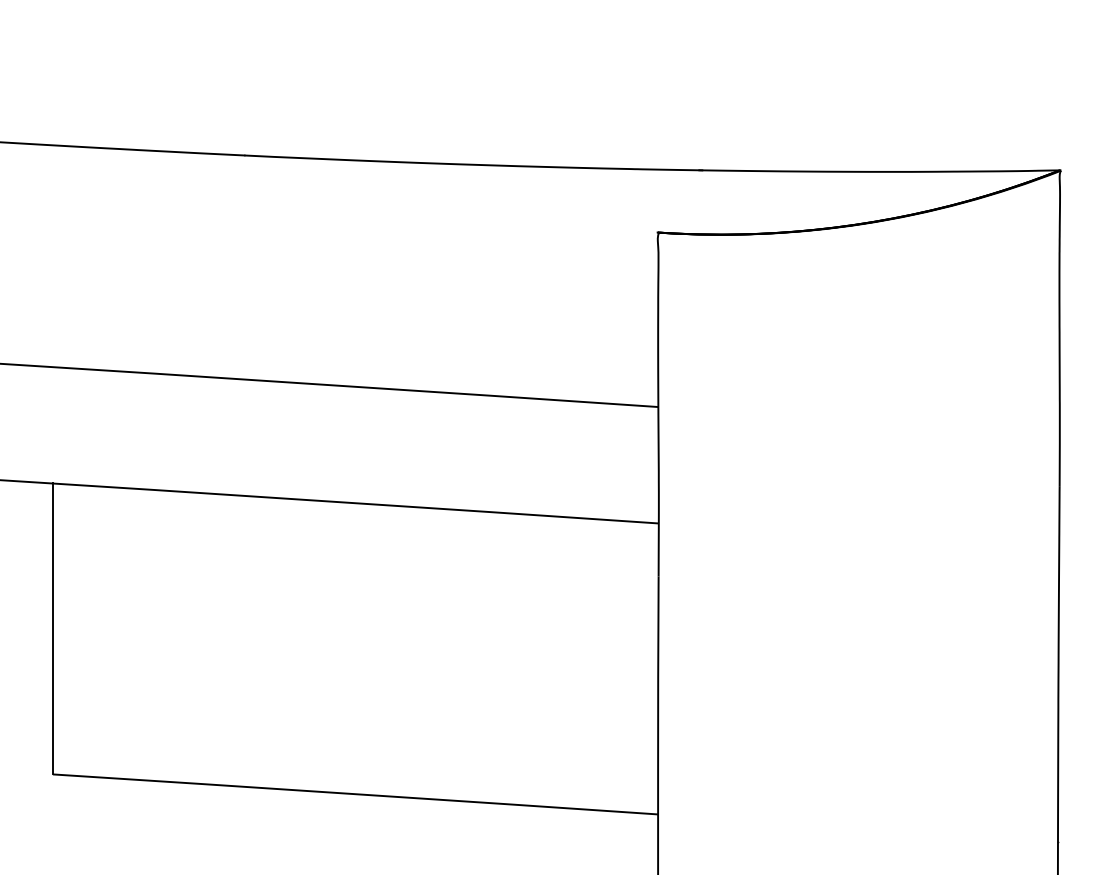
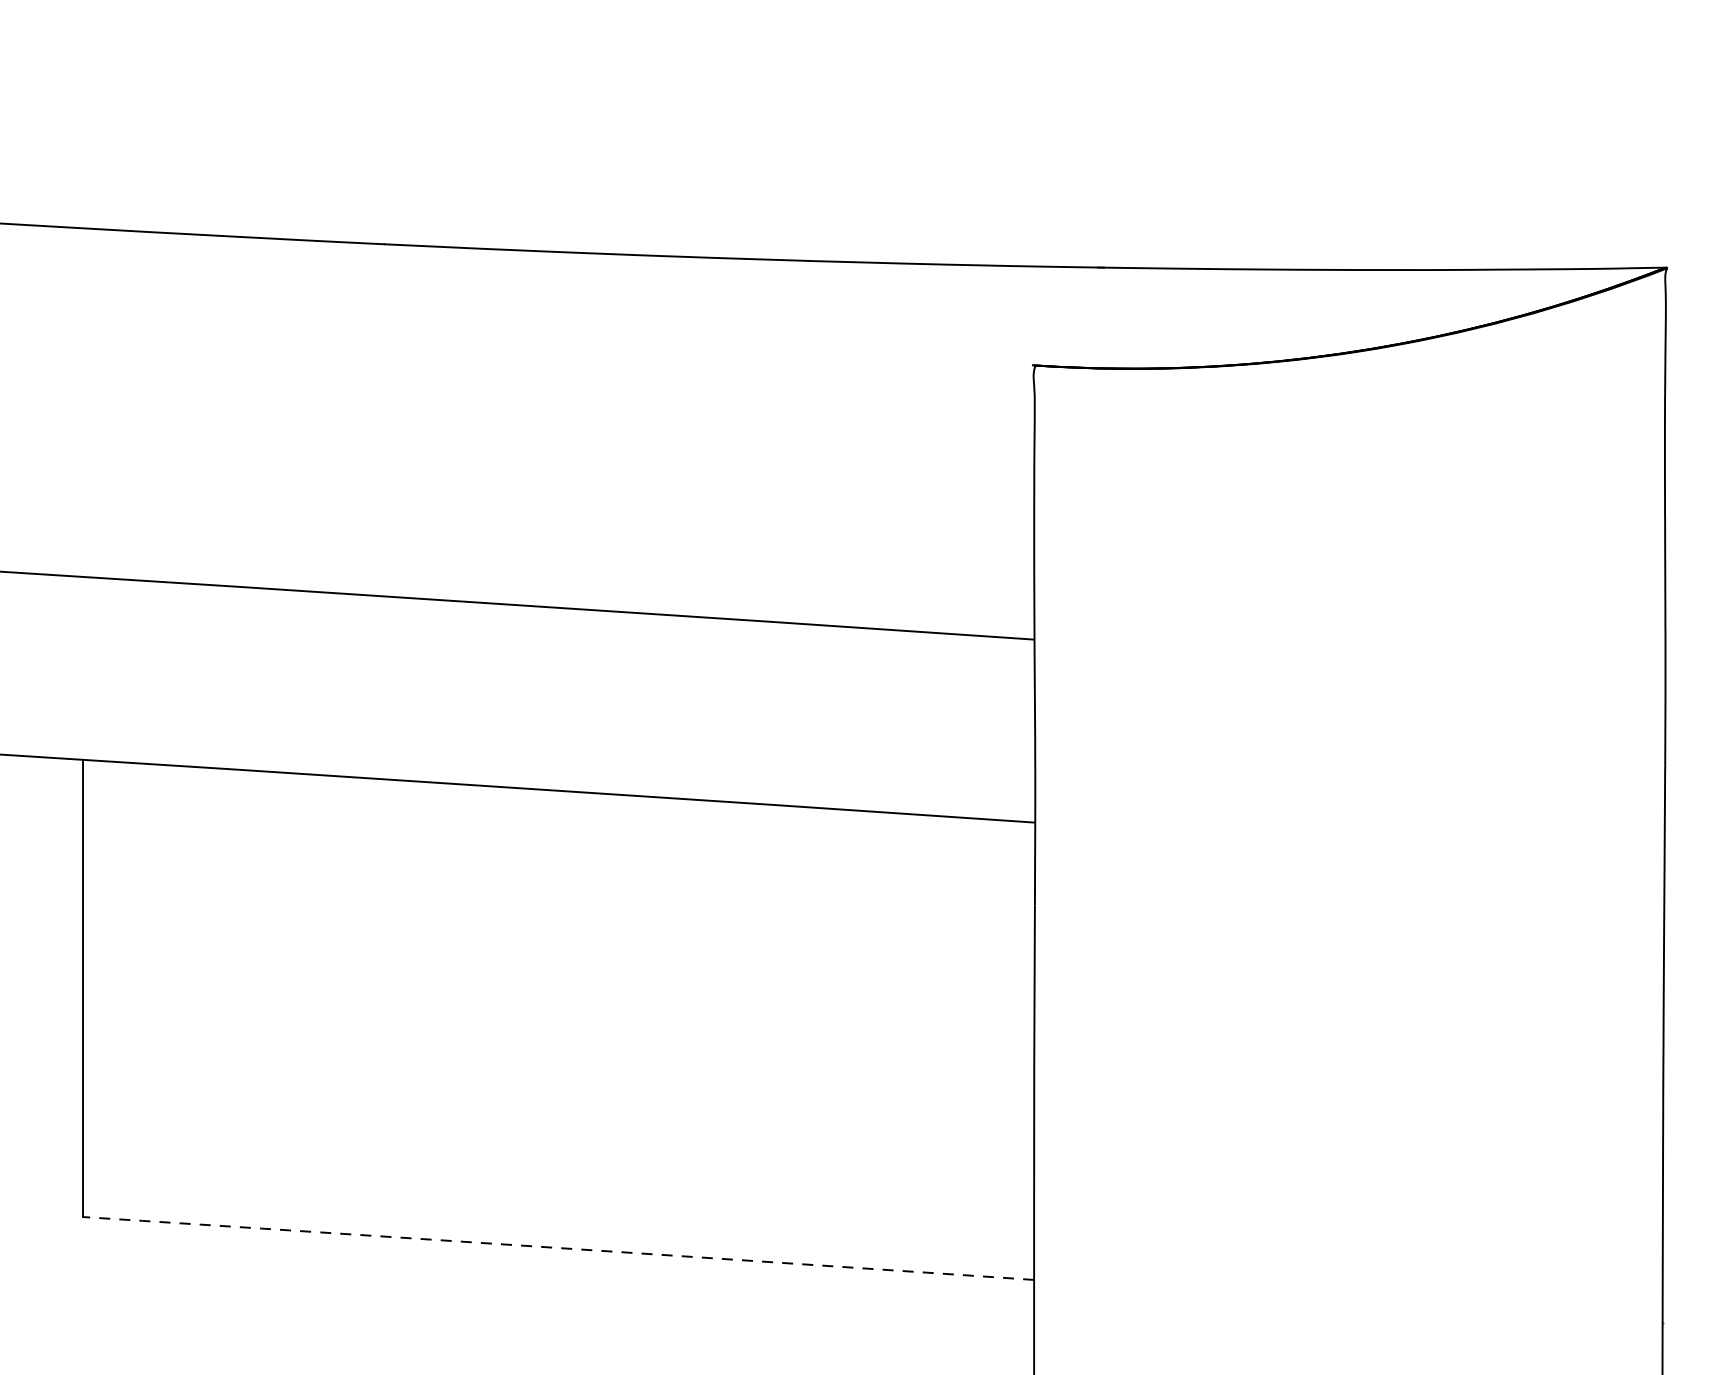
arc: (355, 794) -> (558, 1248), solid -> dashed

